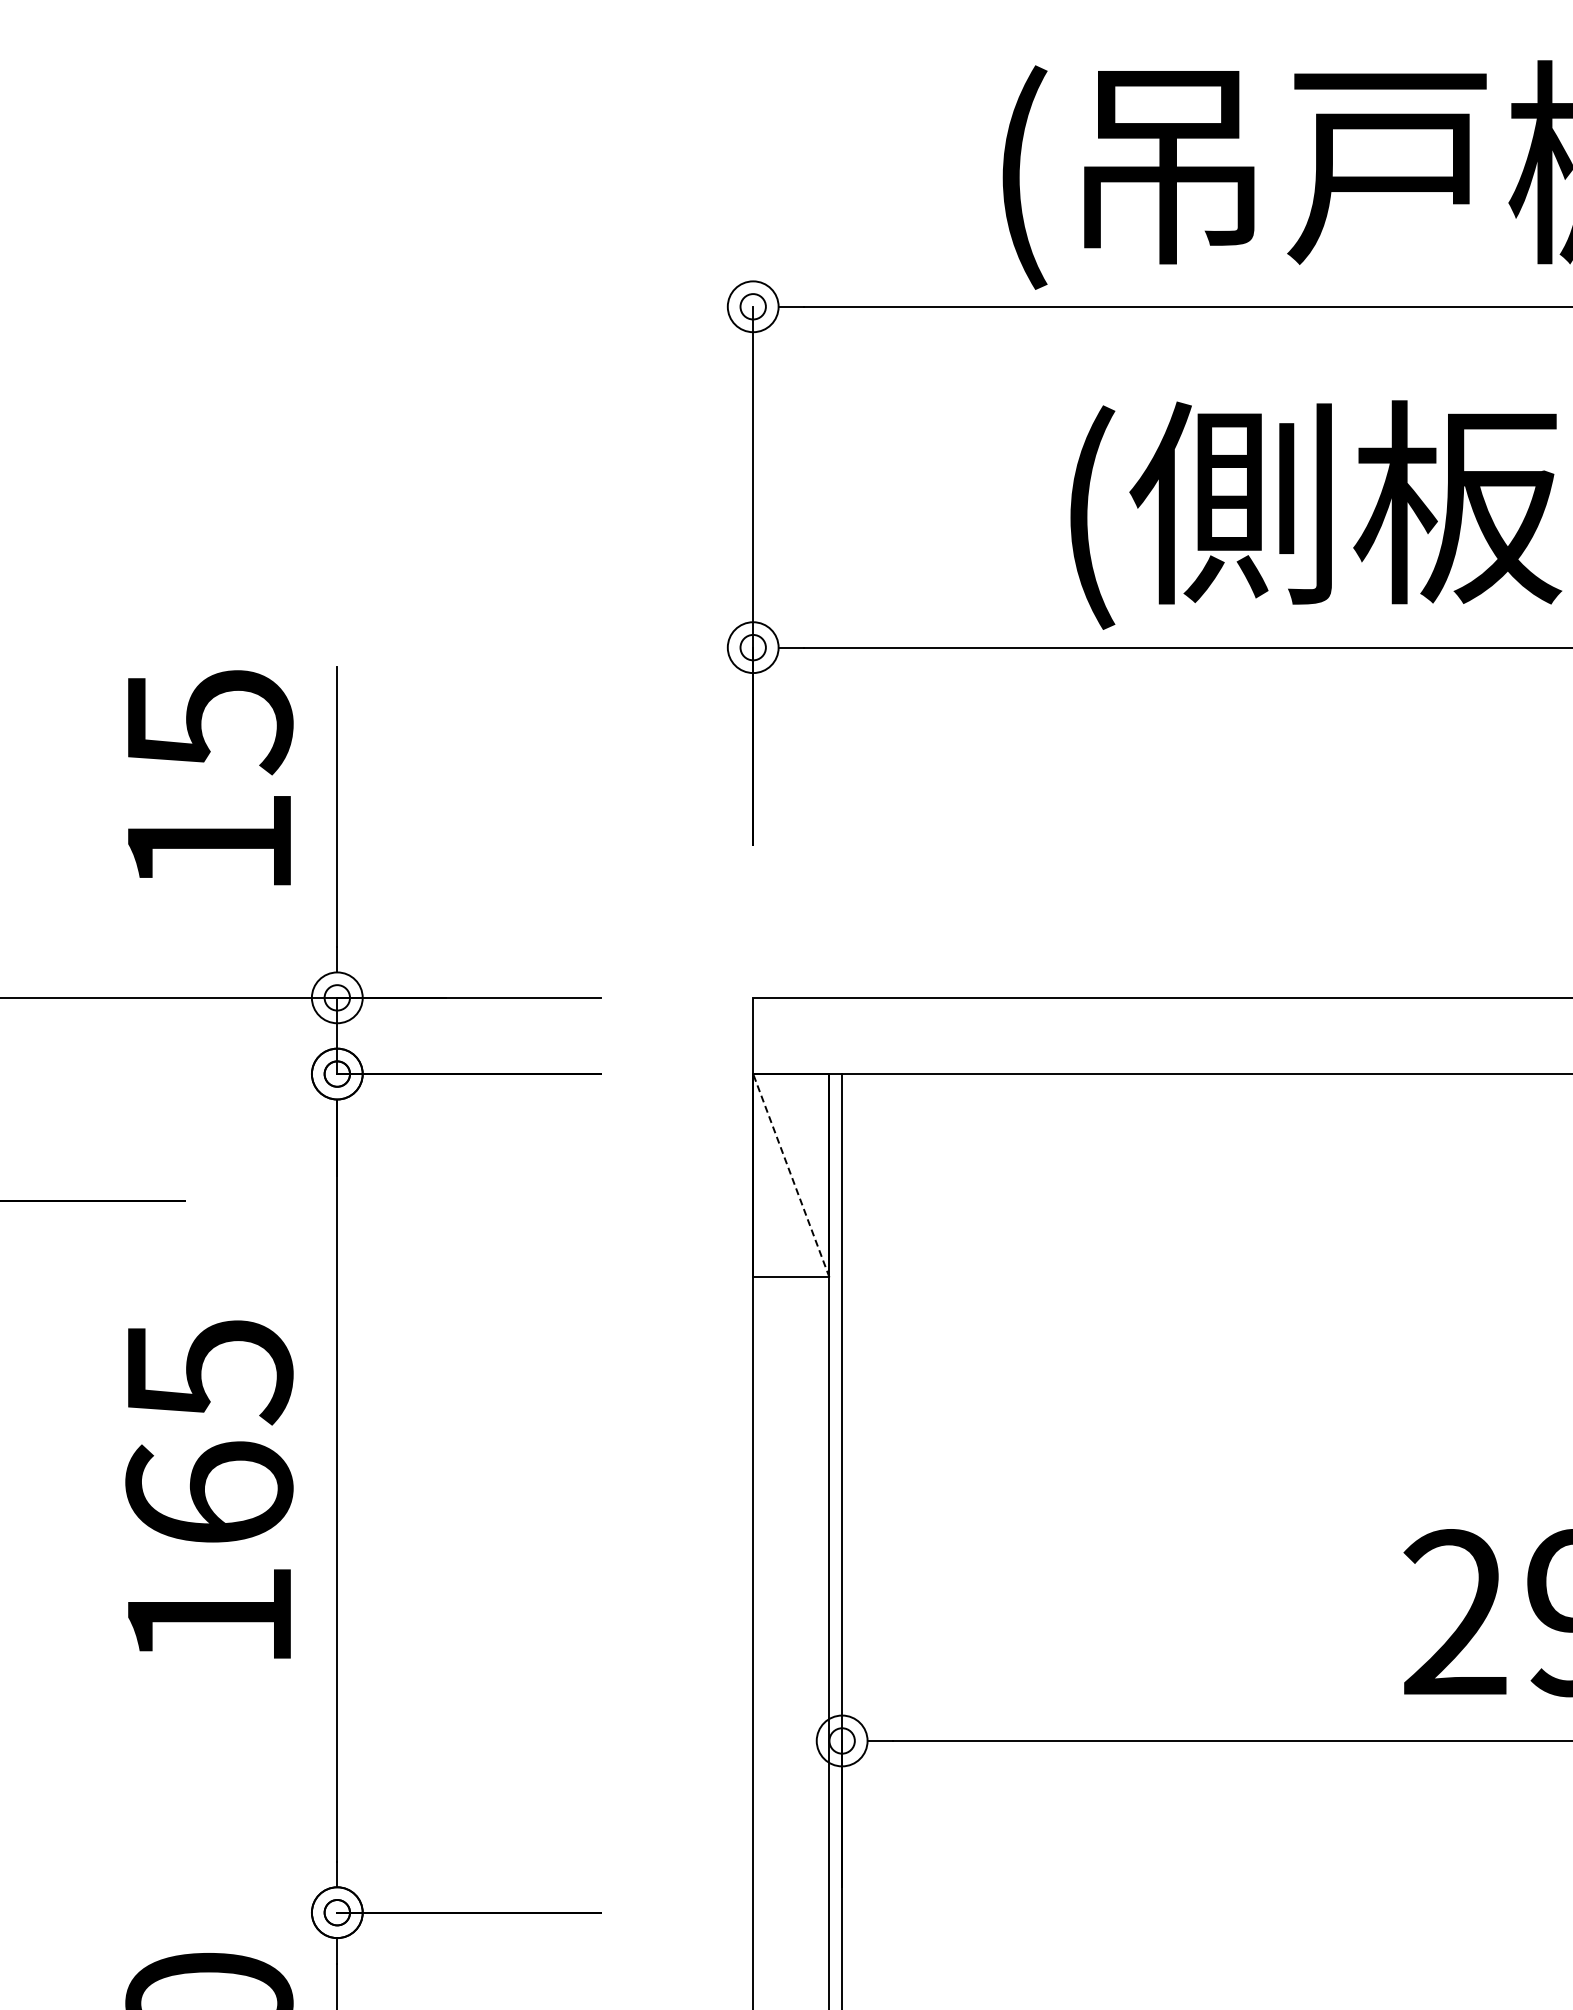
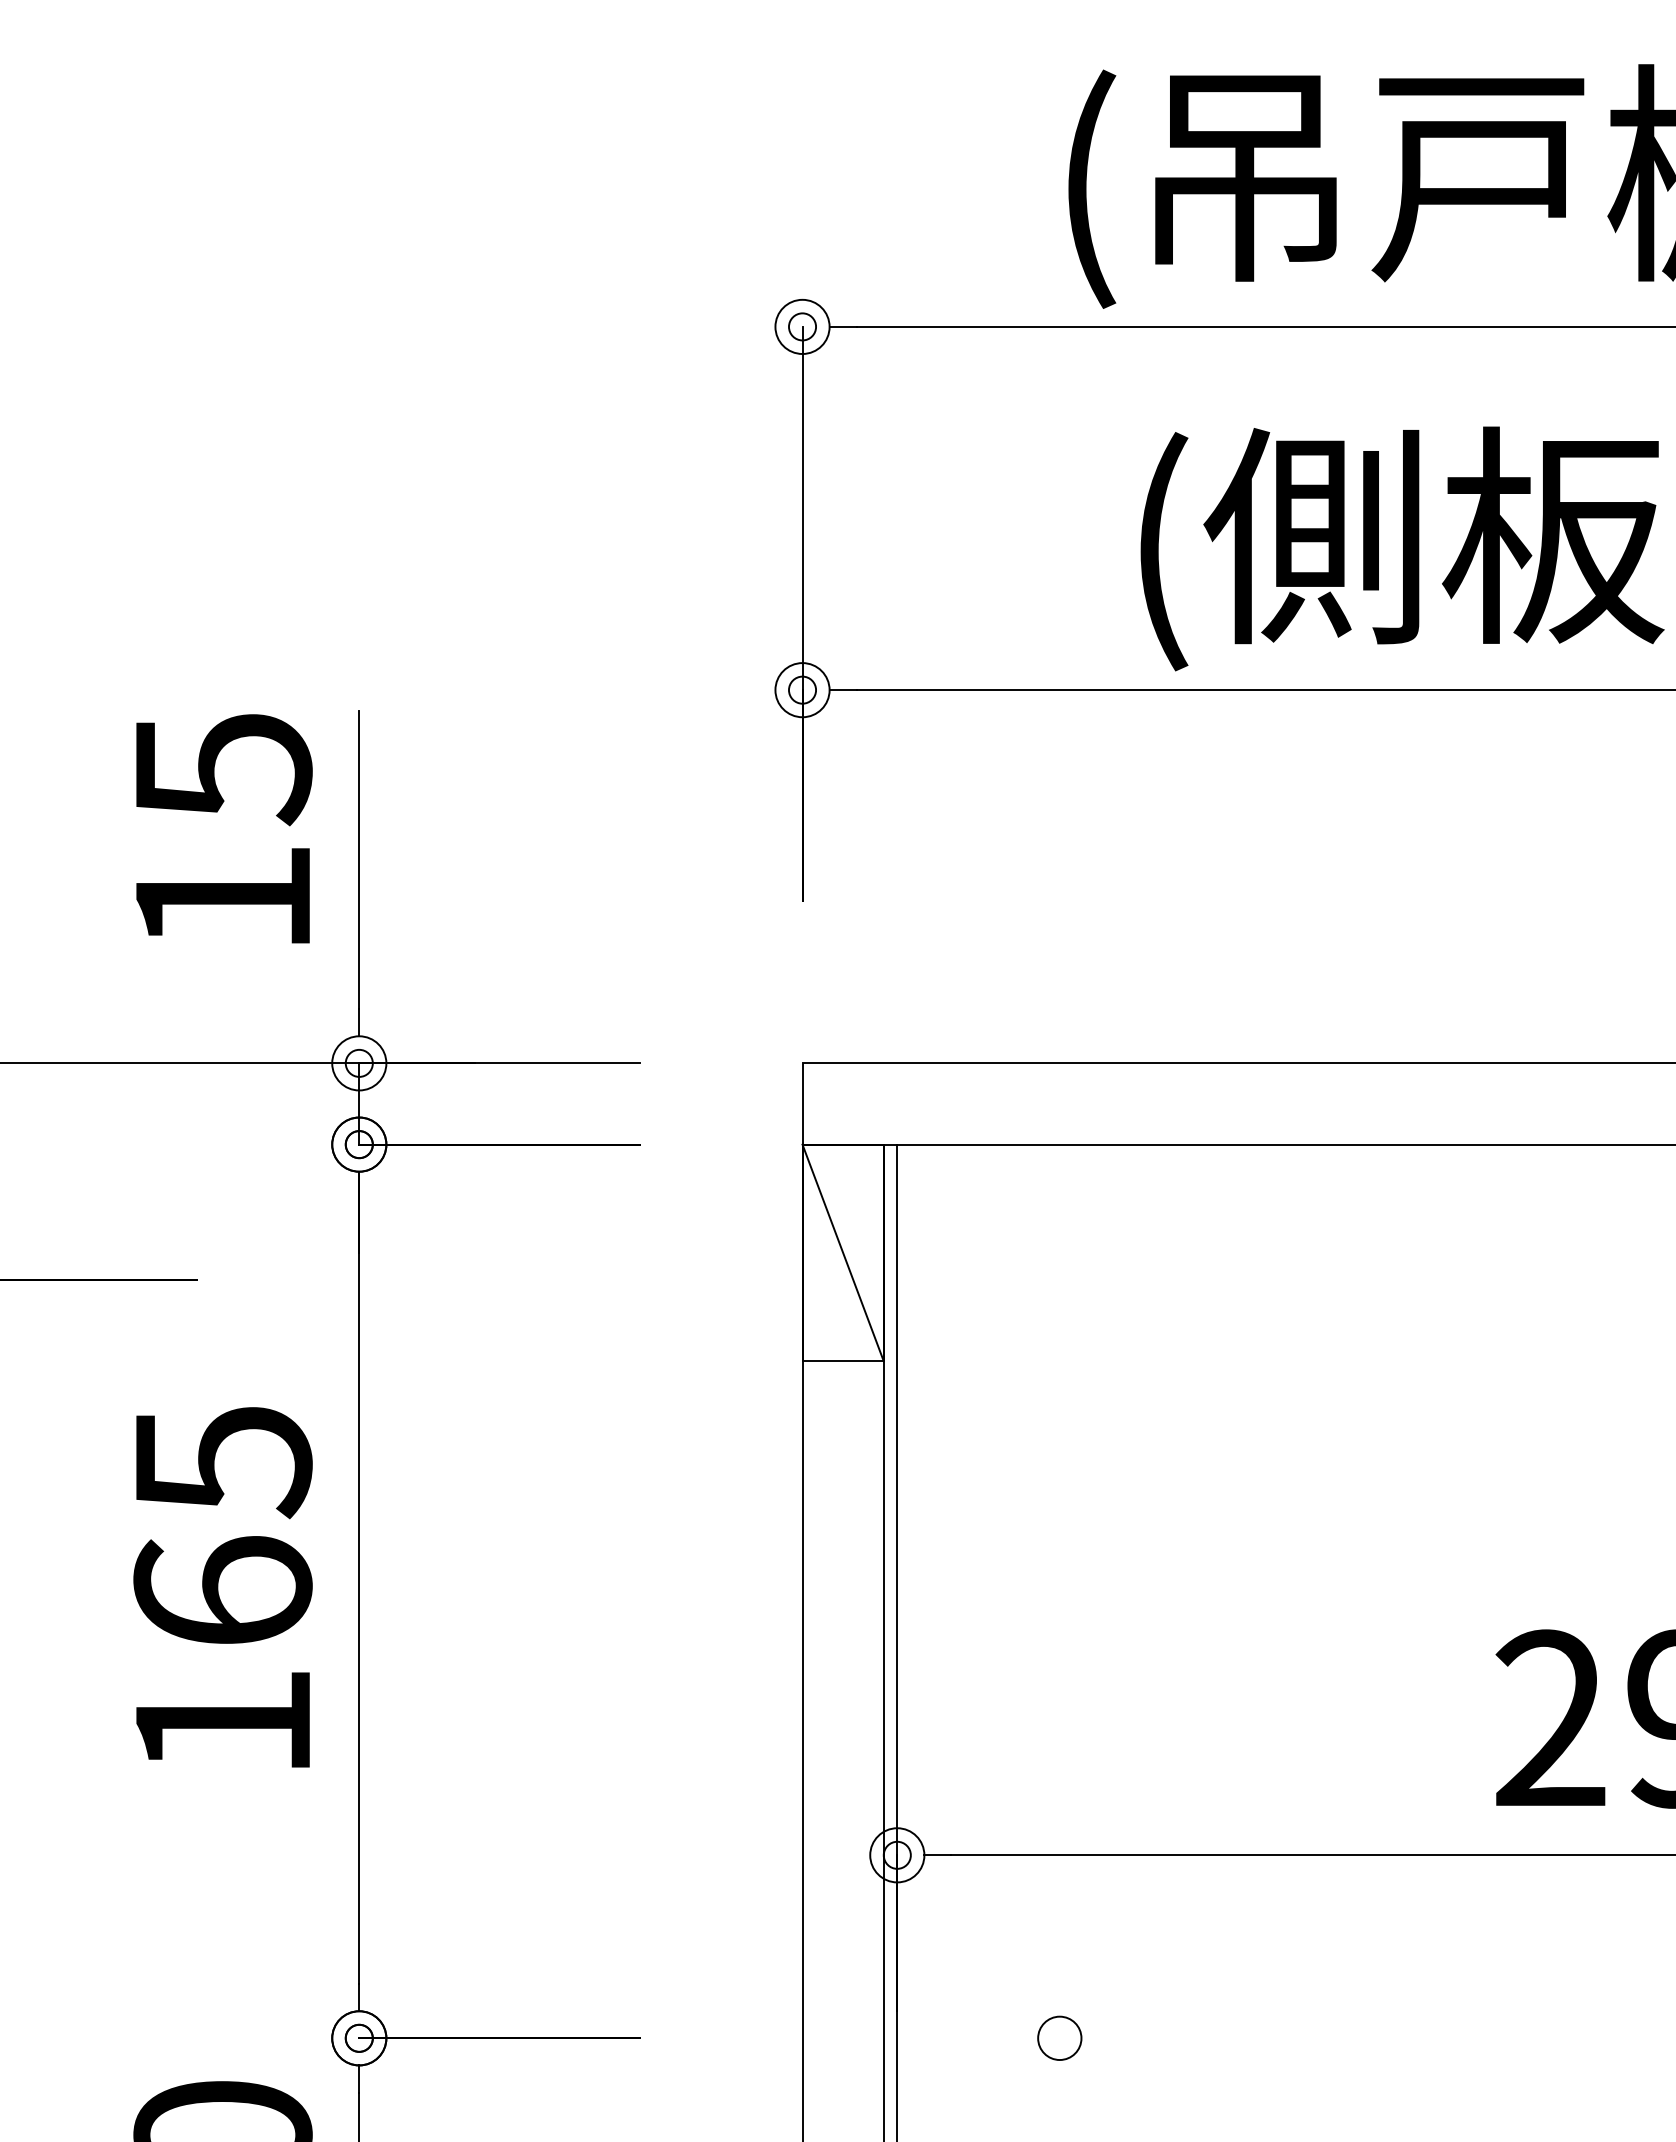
line: (791, 1175) -> (843, 1252), dashed -> solid
circle: (994, 1912) -> (1059, 2038), added

